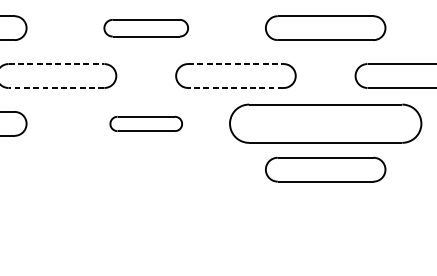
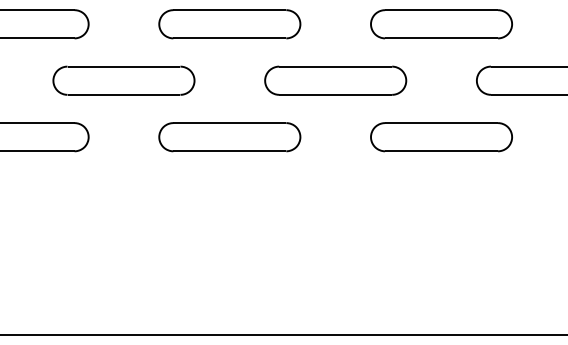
part: (145, 28) -> (229, 24), size x1.43
line: (56, 63) -> (124, 66), dashed -> solid
line: (236, 63) -> (336, 66), dashed -> solid
line: (56, 87) -> (123, 94), dashed -> solid
line: (235, 87) -> (335, 94), dashed -> solid
part: (145, 124) -> (229, 137), size x1.67
part: (325, 124) -> (441, 137), size x0.62
part: (325, 169) -> (441, 191), removed

